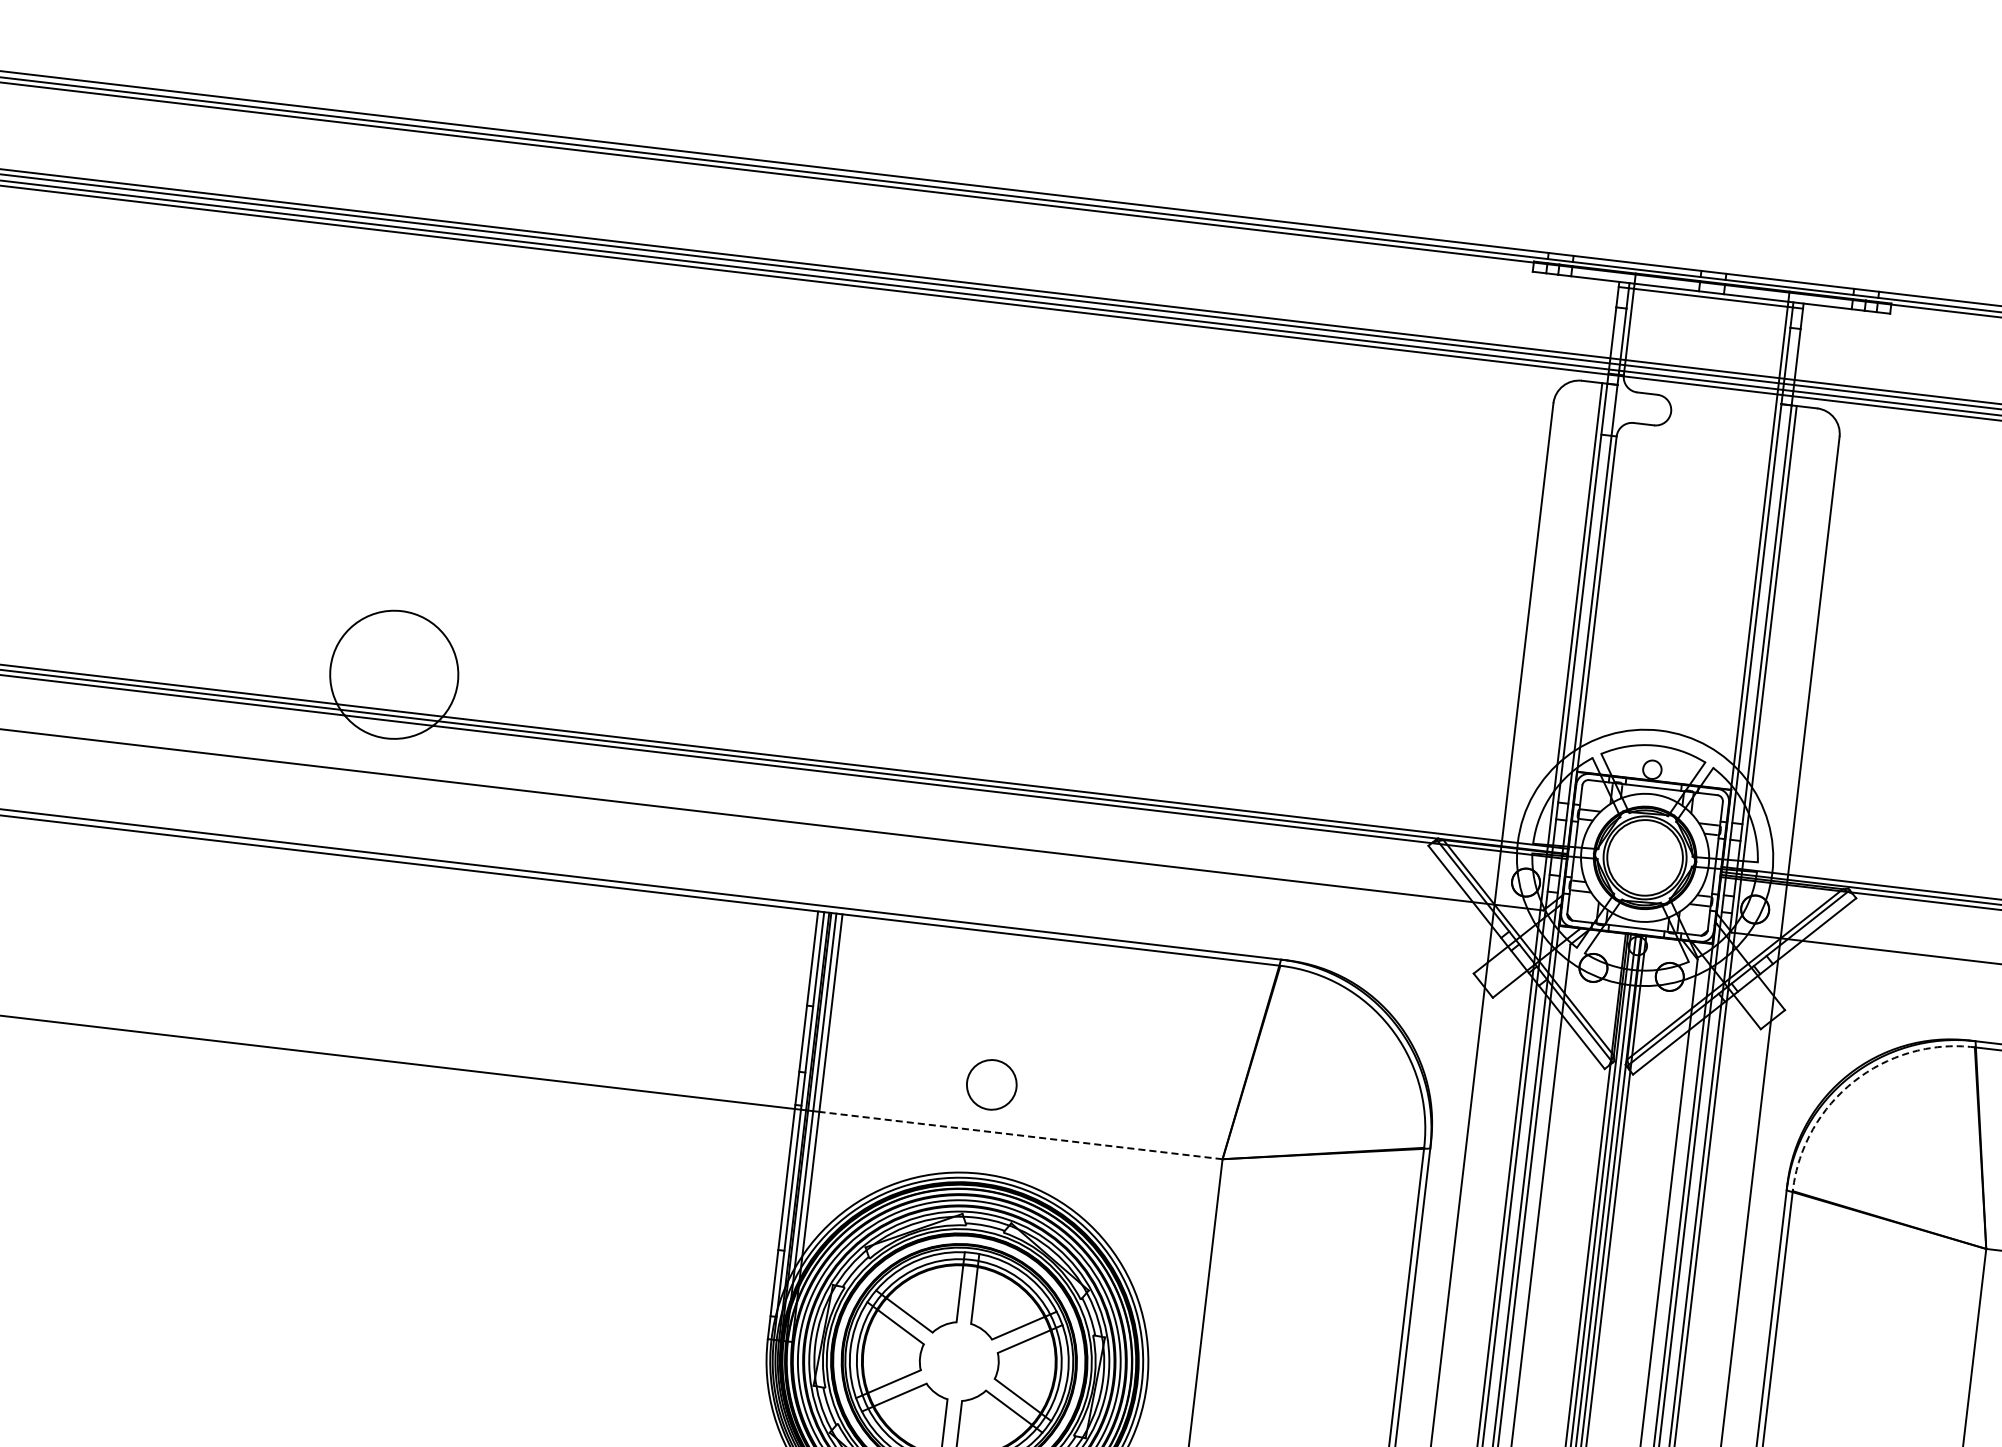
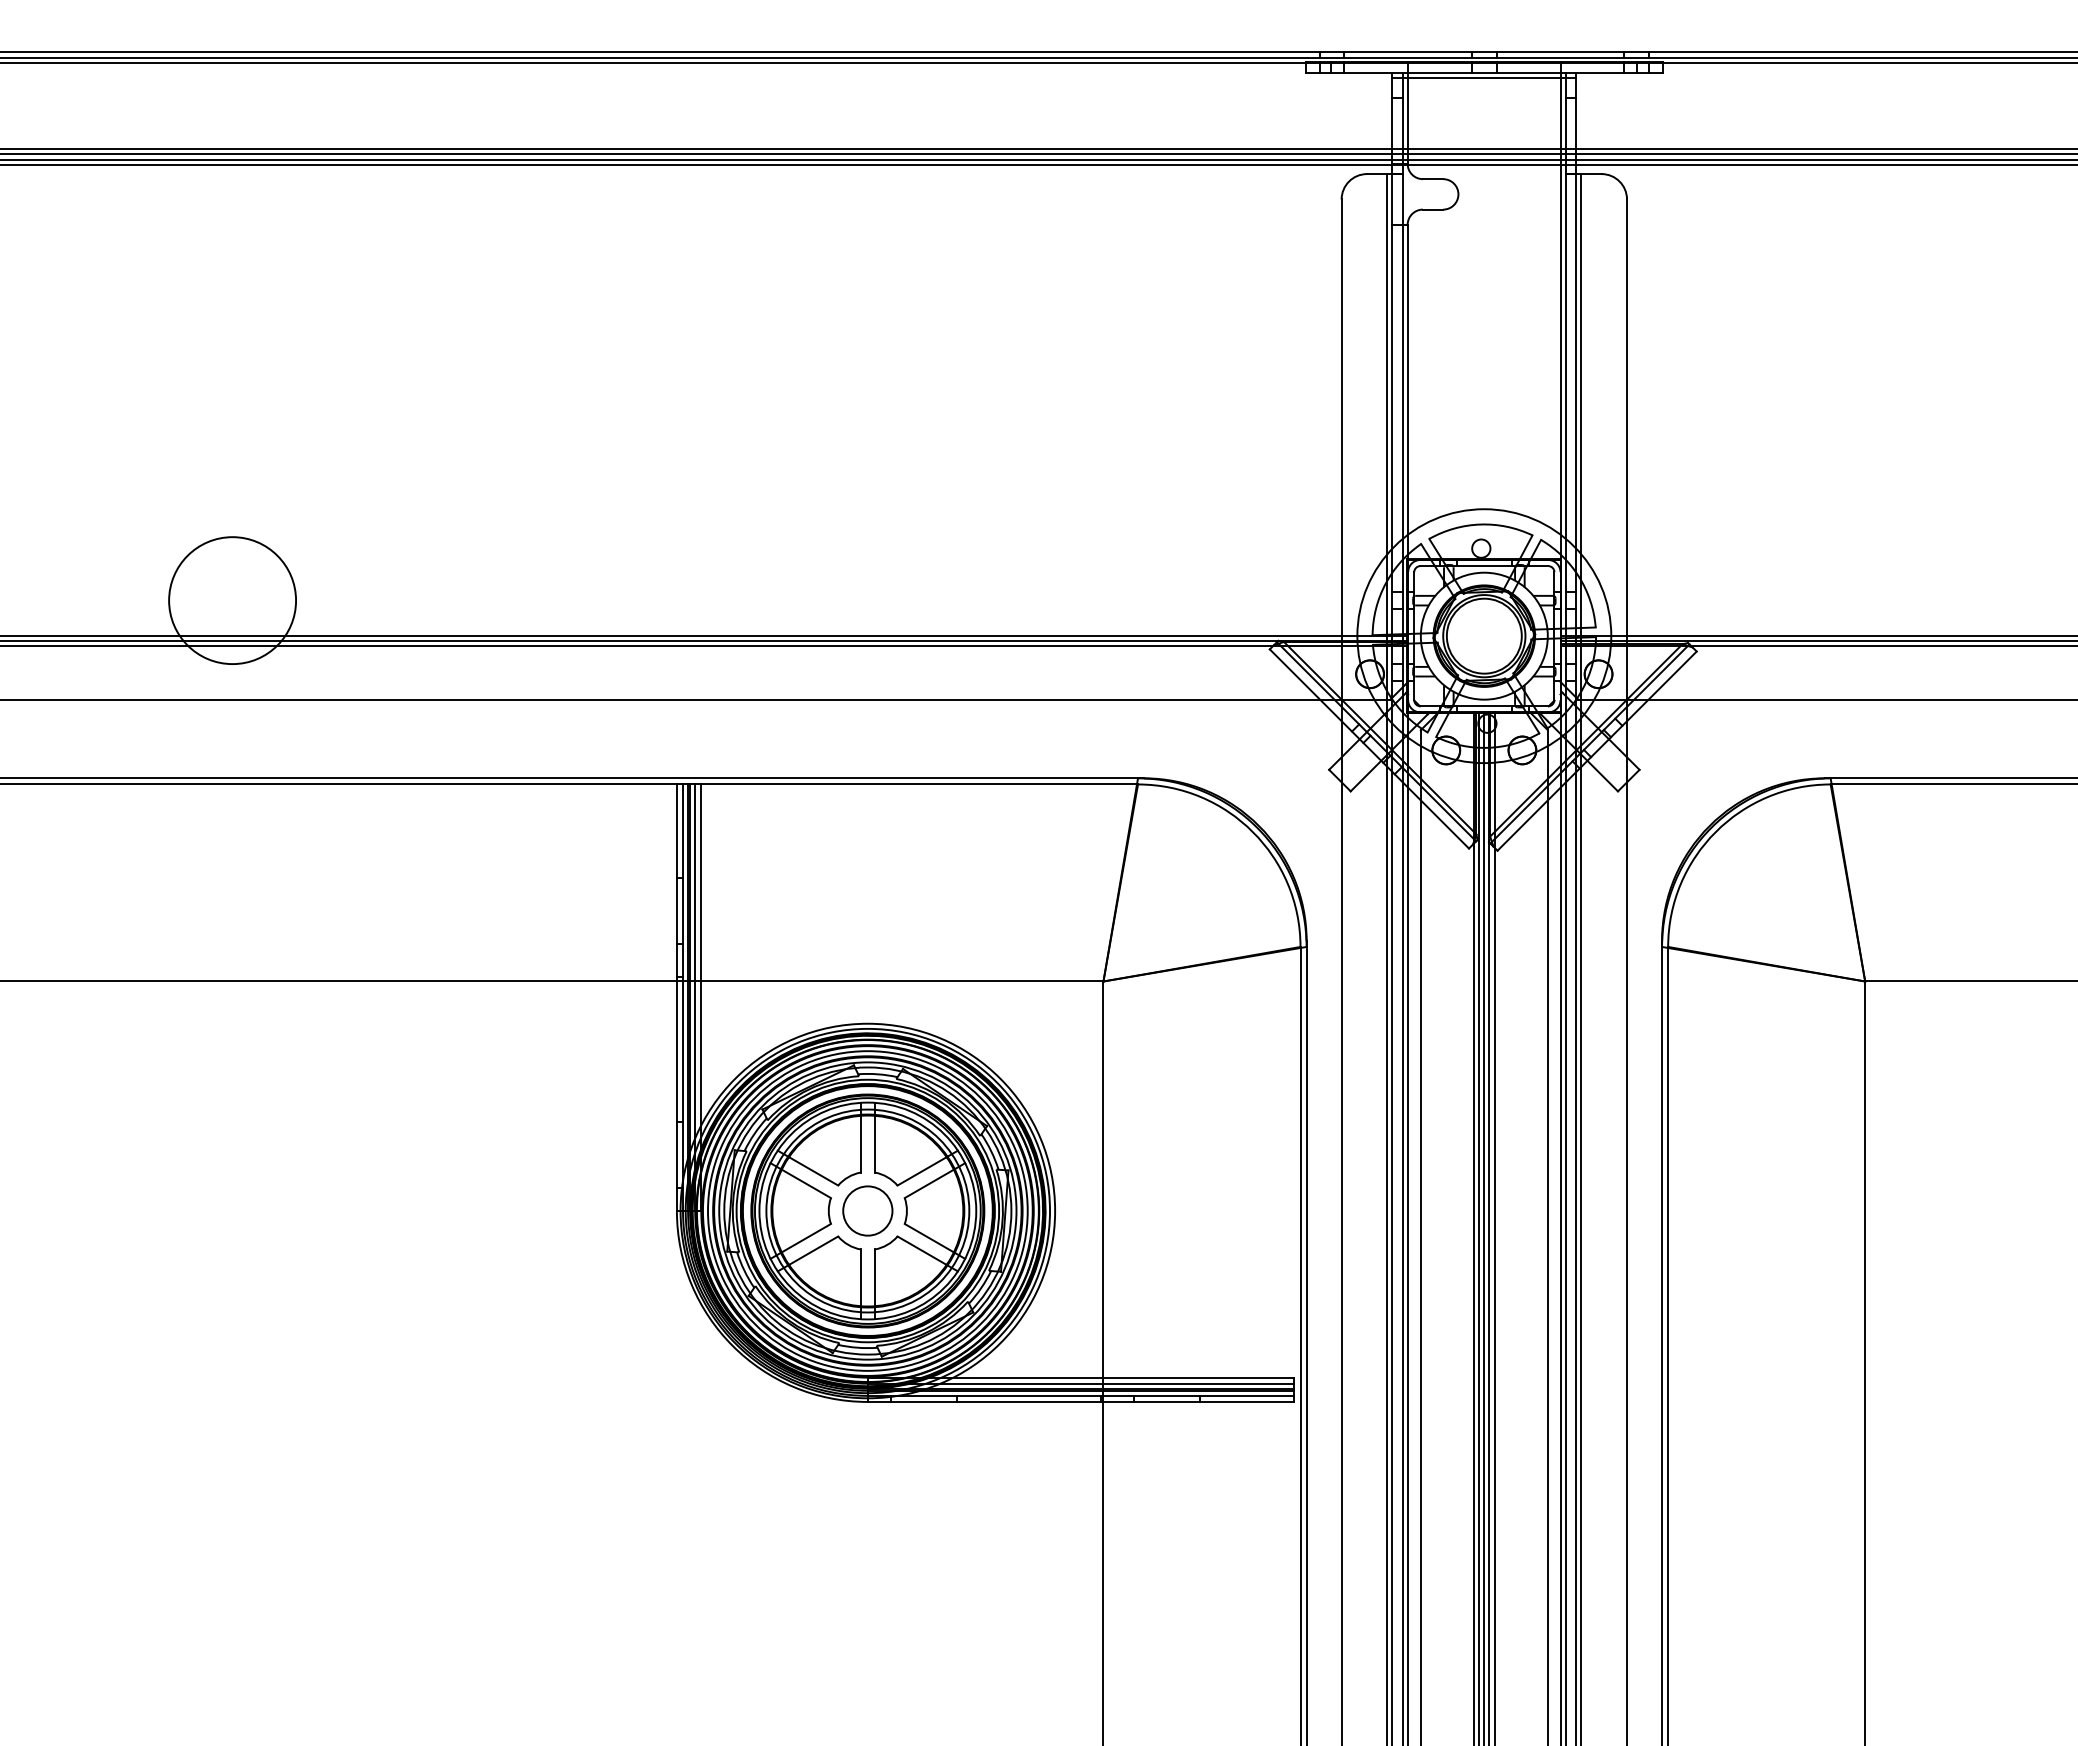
arc: (1853, 1081) -> (1715, 832), dashed -> solid
circle: (991, 1084) -> (867, 1210), moved
line: (1020, 1135) -> (901, 981), dashed -> solid

